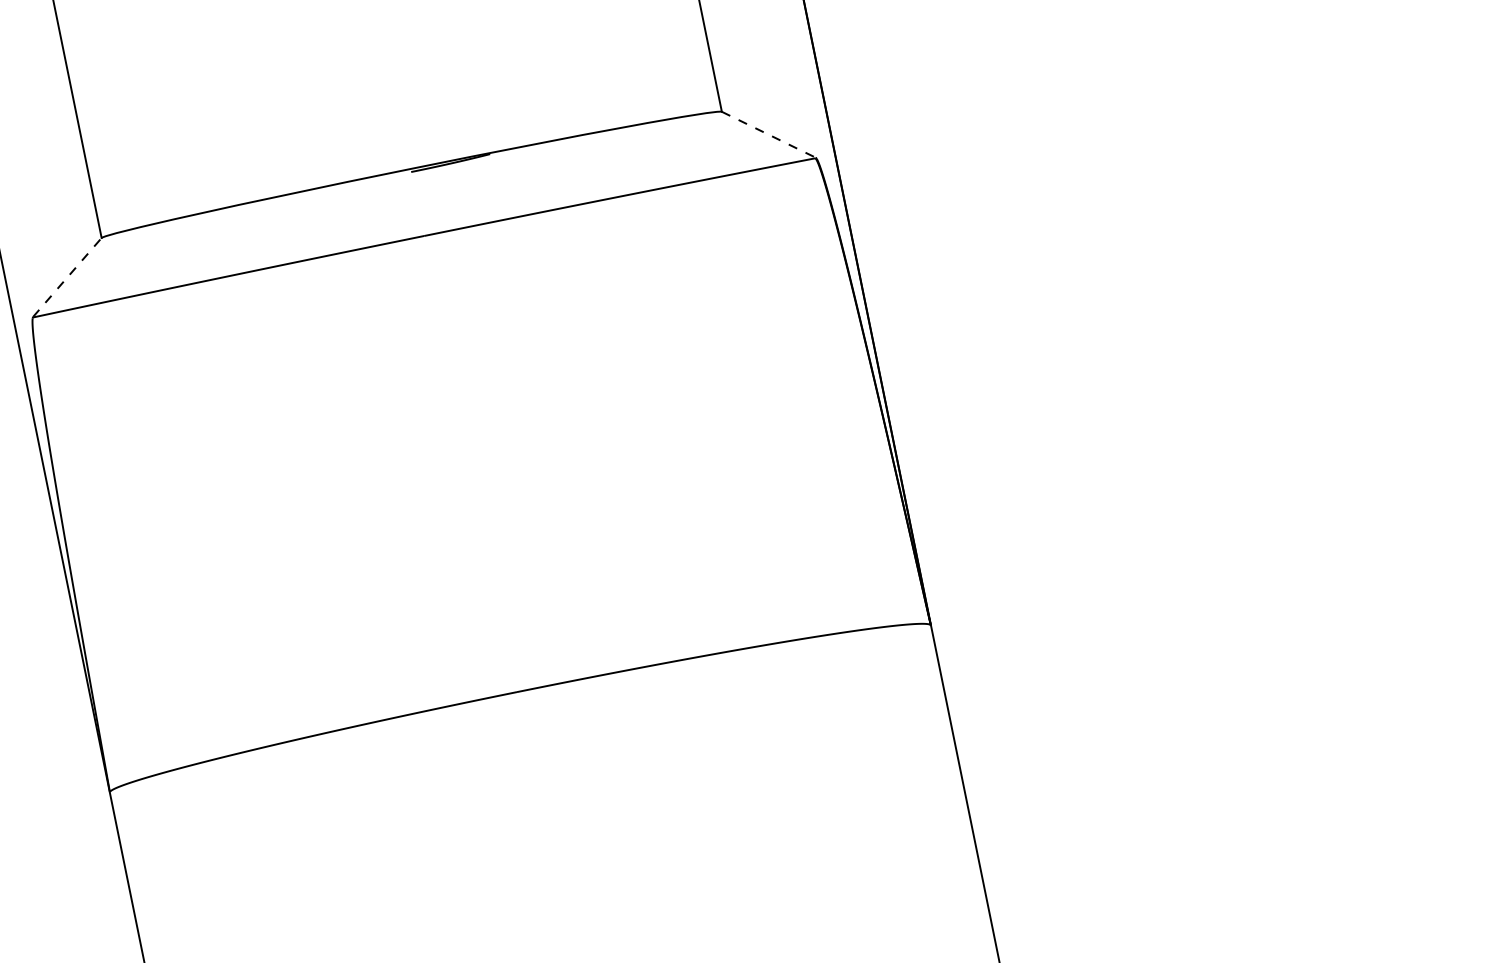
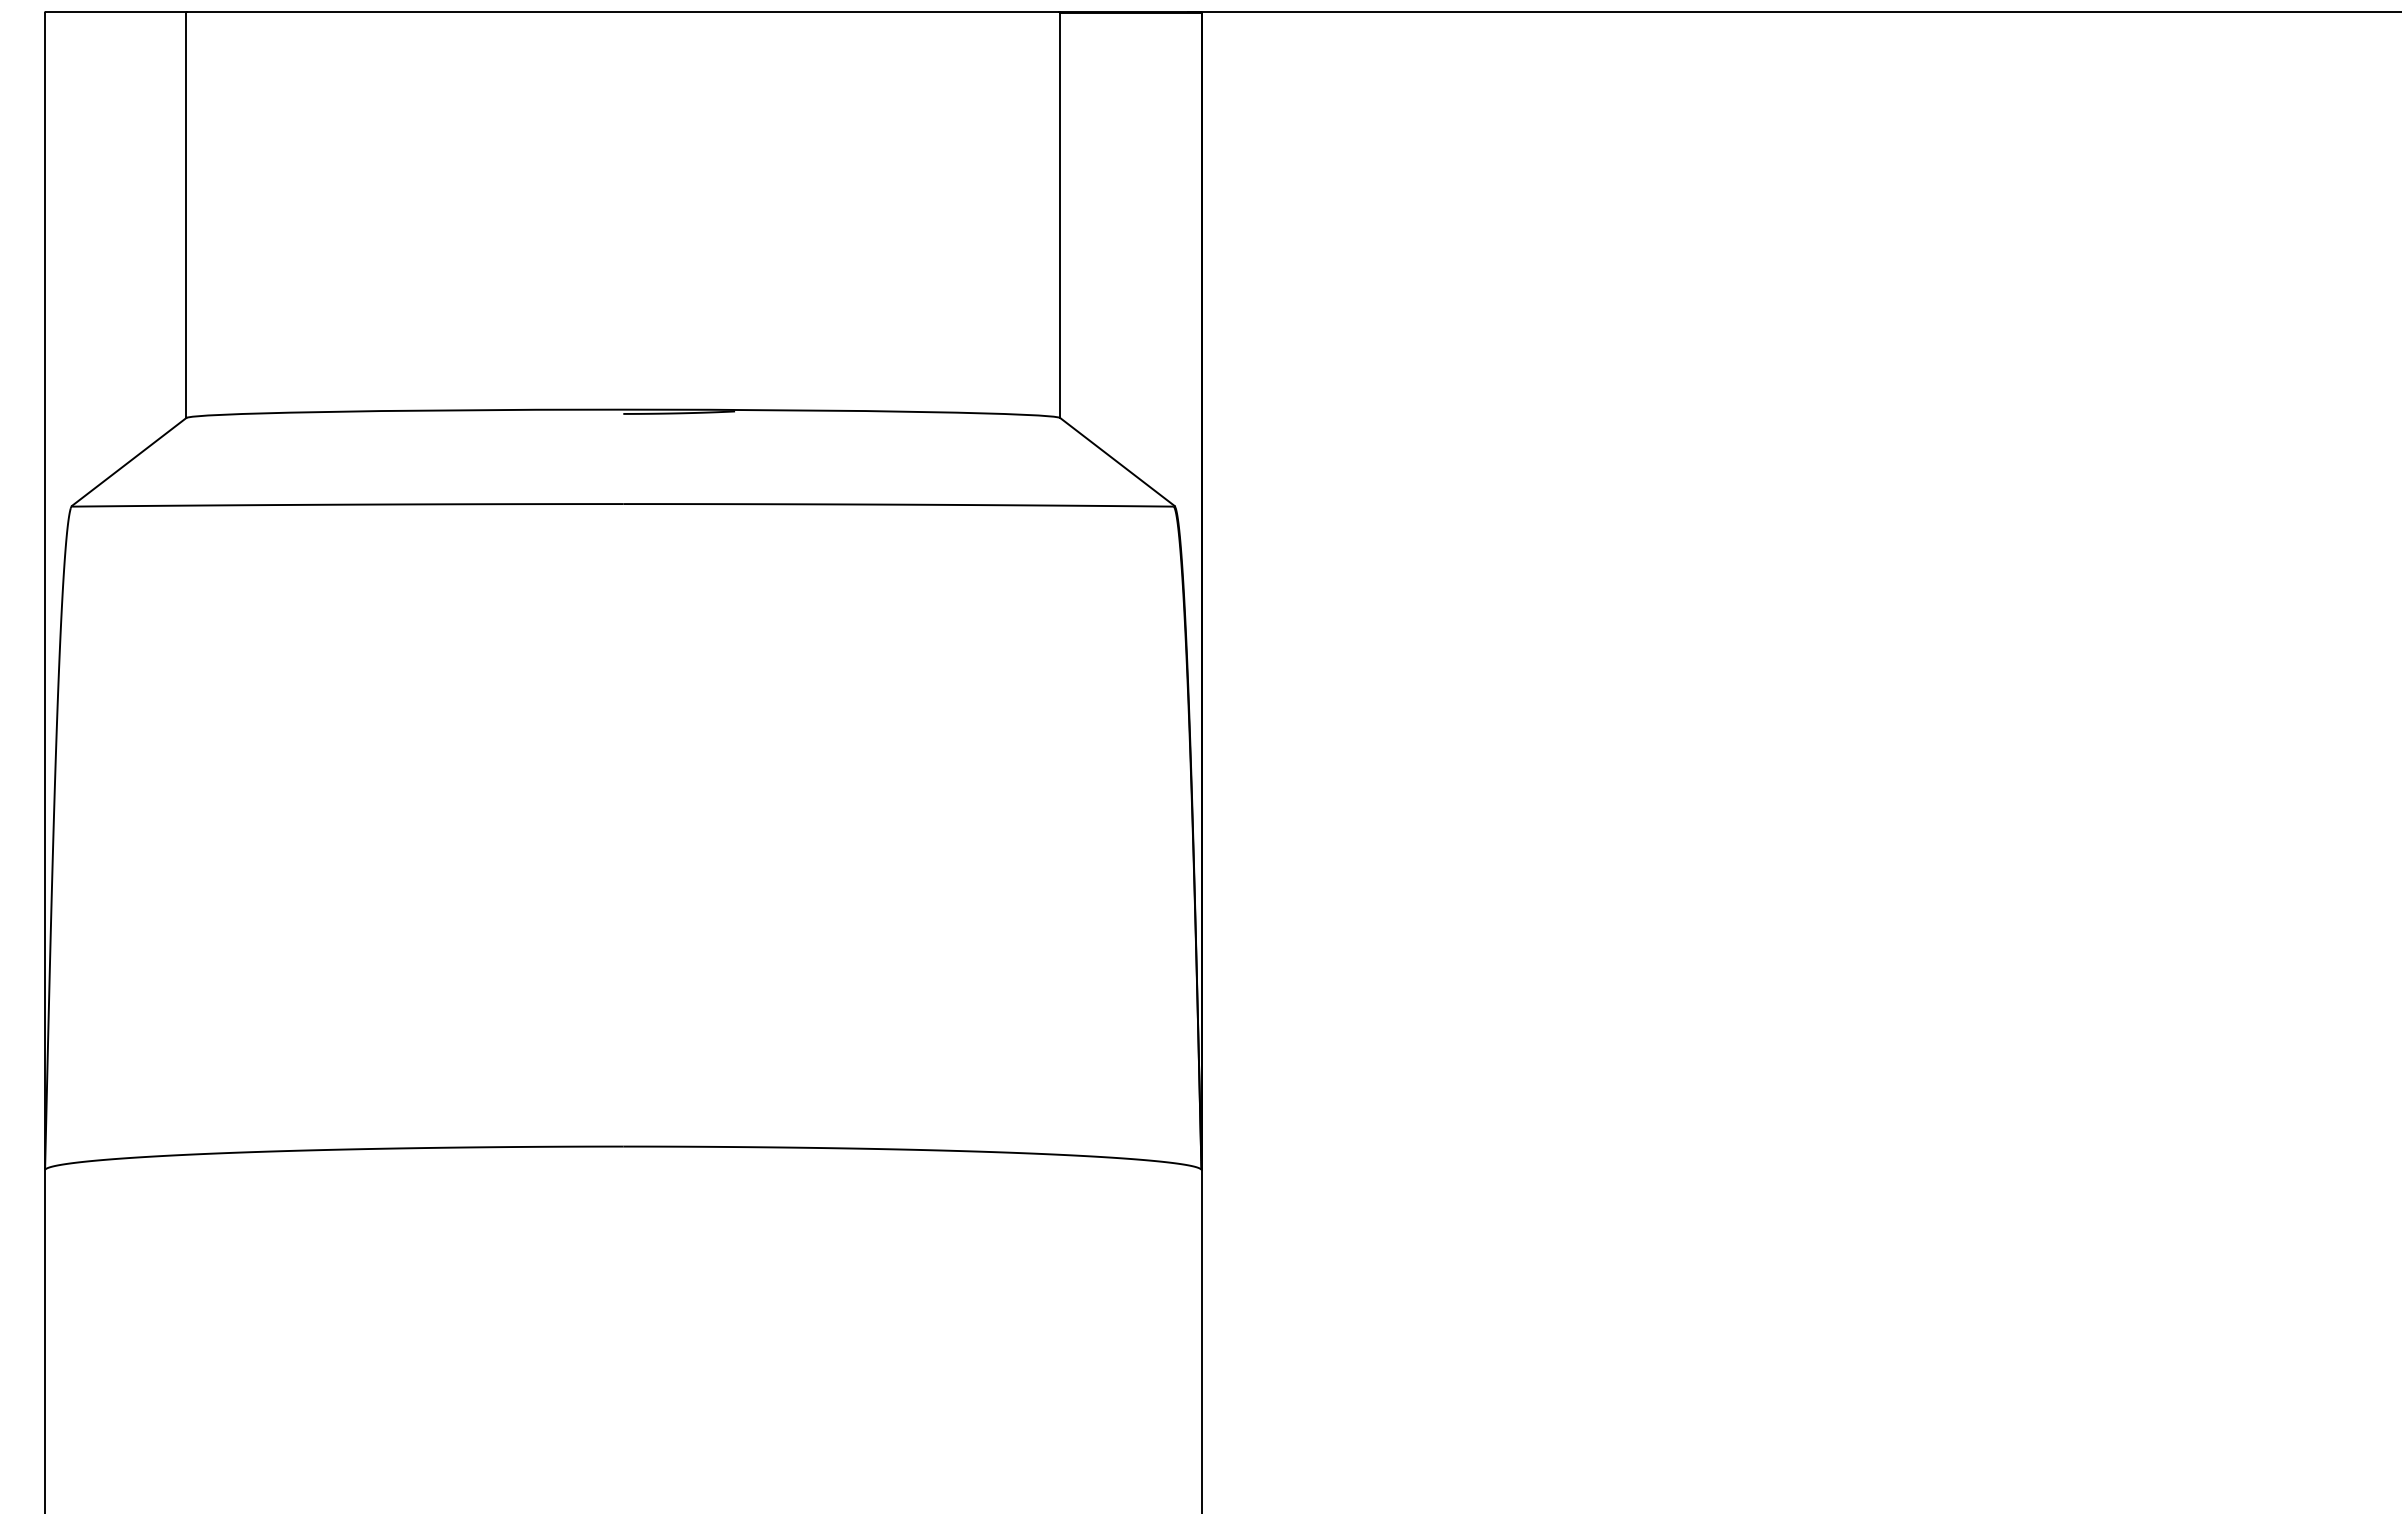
line: (769, 135) -> (1117, 462), dashed -> solid
line: (67, 277) -> (129, 461), dashed -> solid

